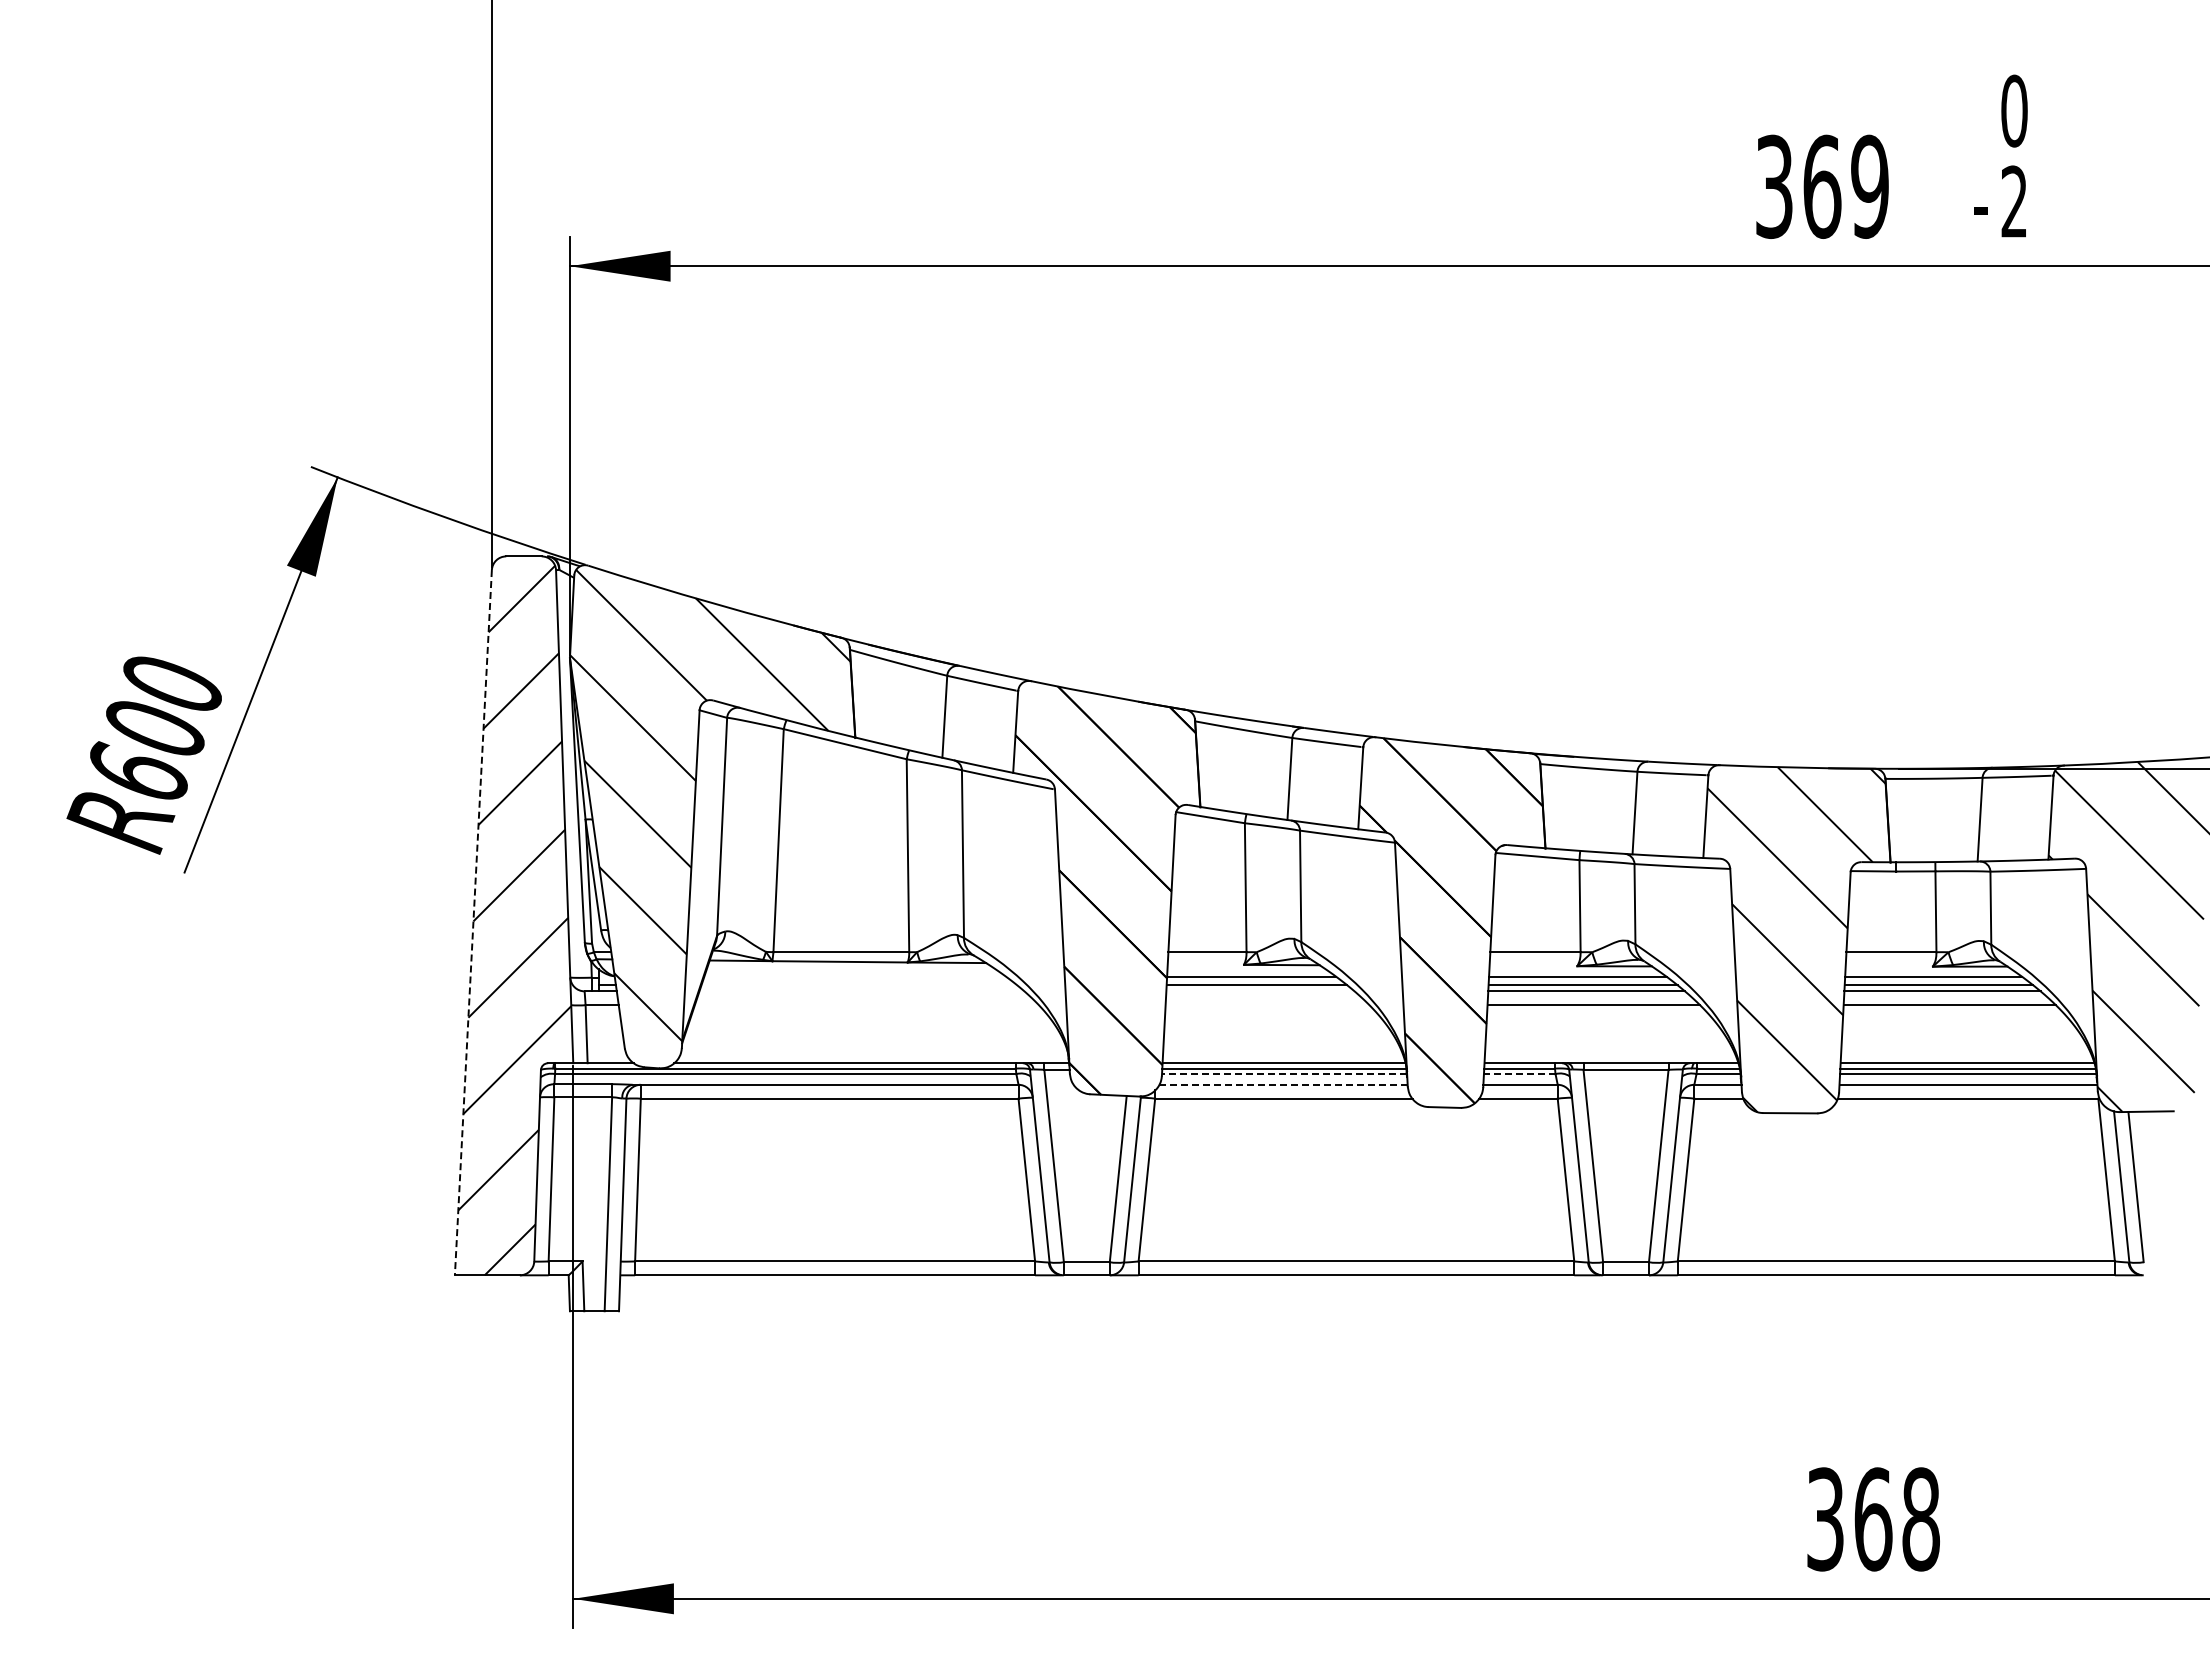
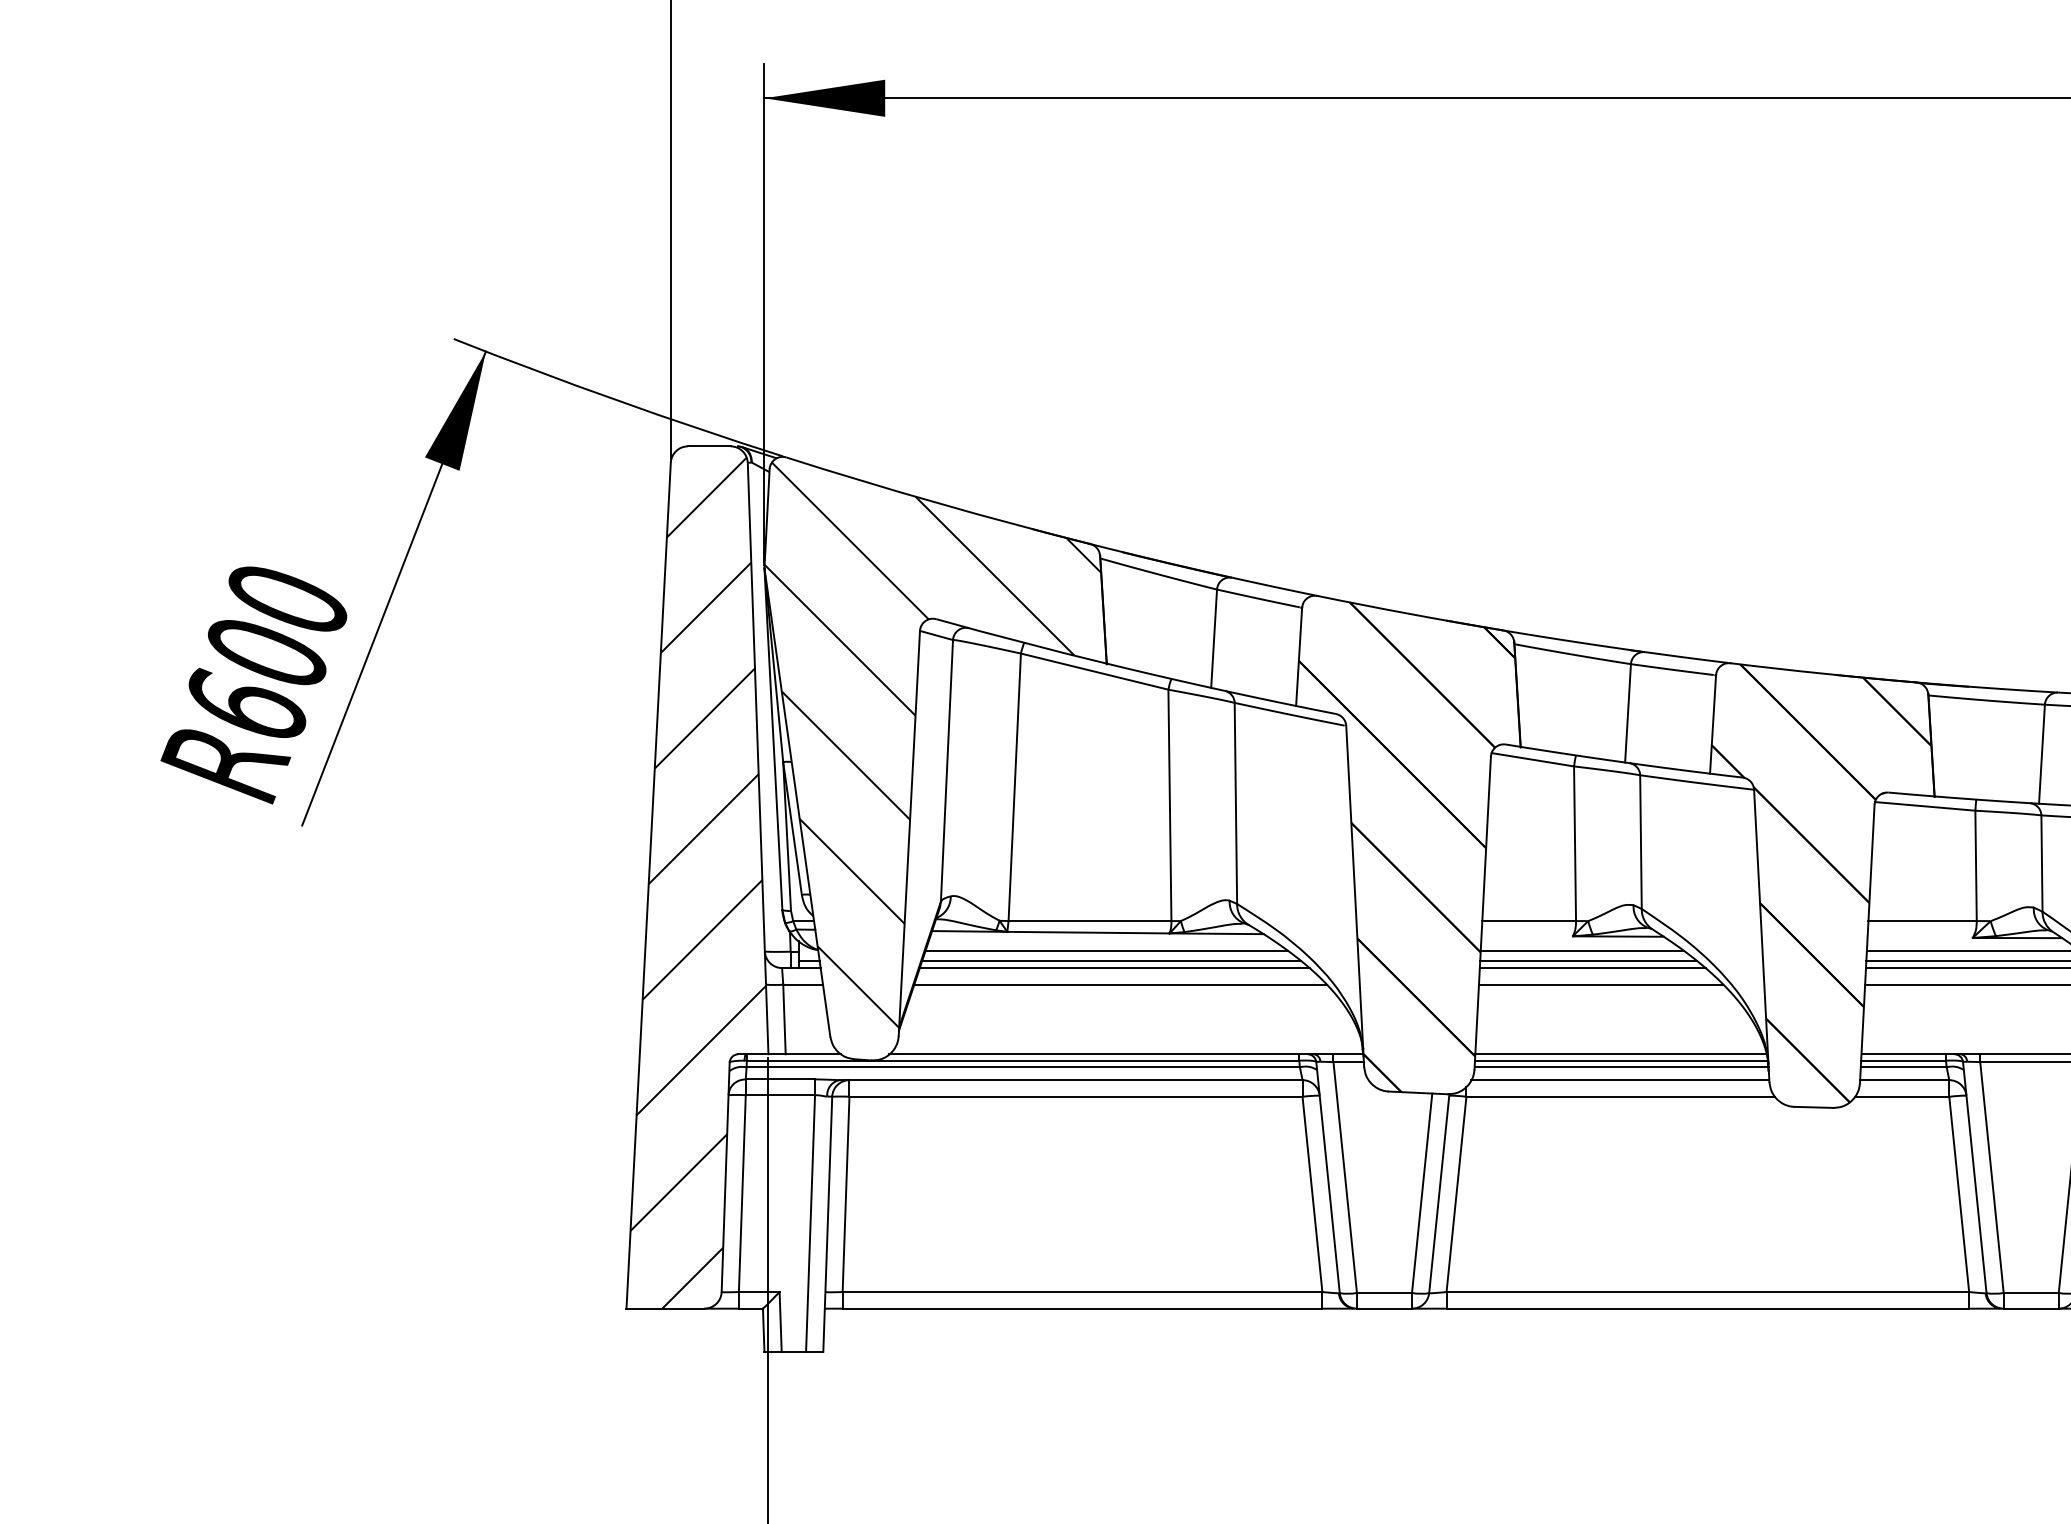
line: (473, 923) -> (648, 886), dashed -> solid
line: (855, 976) -> (1106, 950), added
line: (859, 985) -> (1111, 961), added
line: (861, 991) -> (1114, 968), added
line: (1260, 991) -> (1592, 968), added
line: (866, 1005) -> (1120, 985), added
line: (1267, 1005) -> (1601, 985), added
line: (1284, 1074) -> (1621, 1067), dashed -> solid
line: (1519, 1074) -> (1903, 1067), dashed -> solid
line: (1282, 1084) -> (1619, 1079), dashed -> solid

